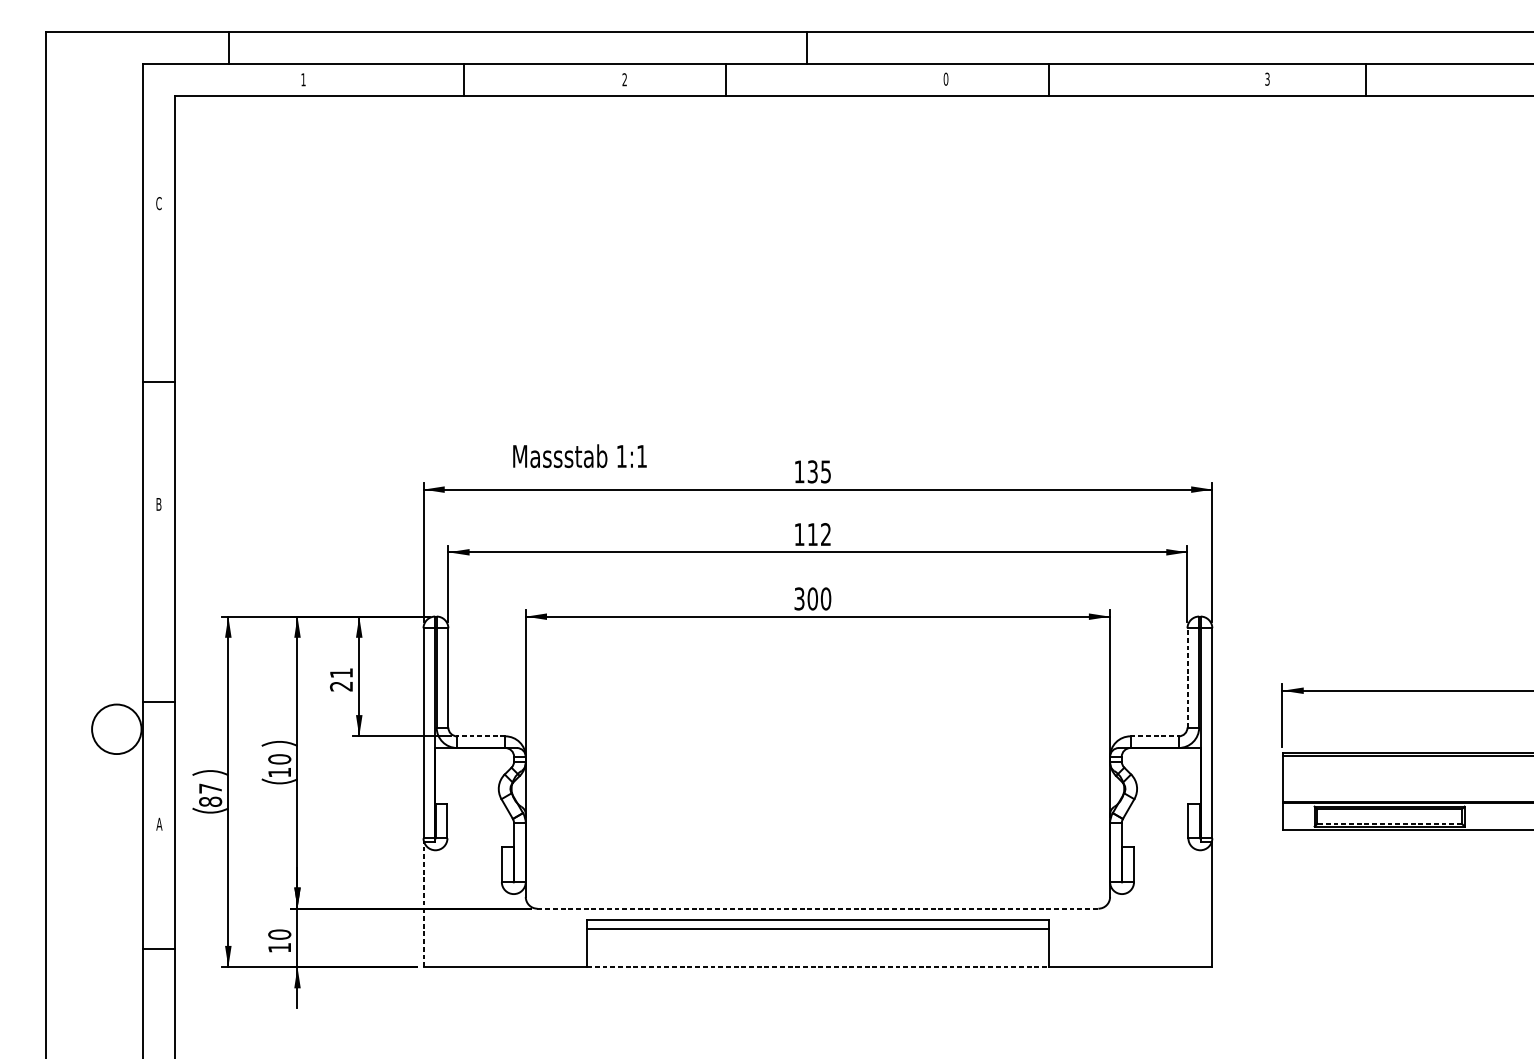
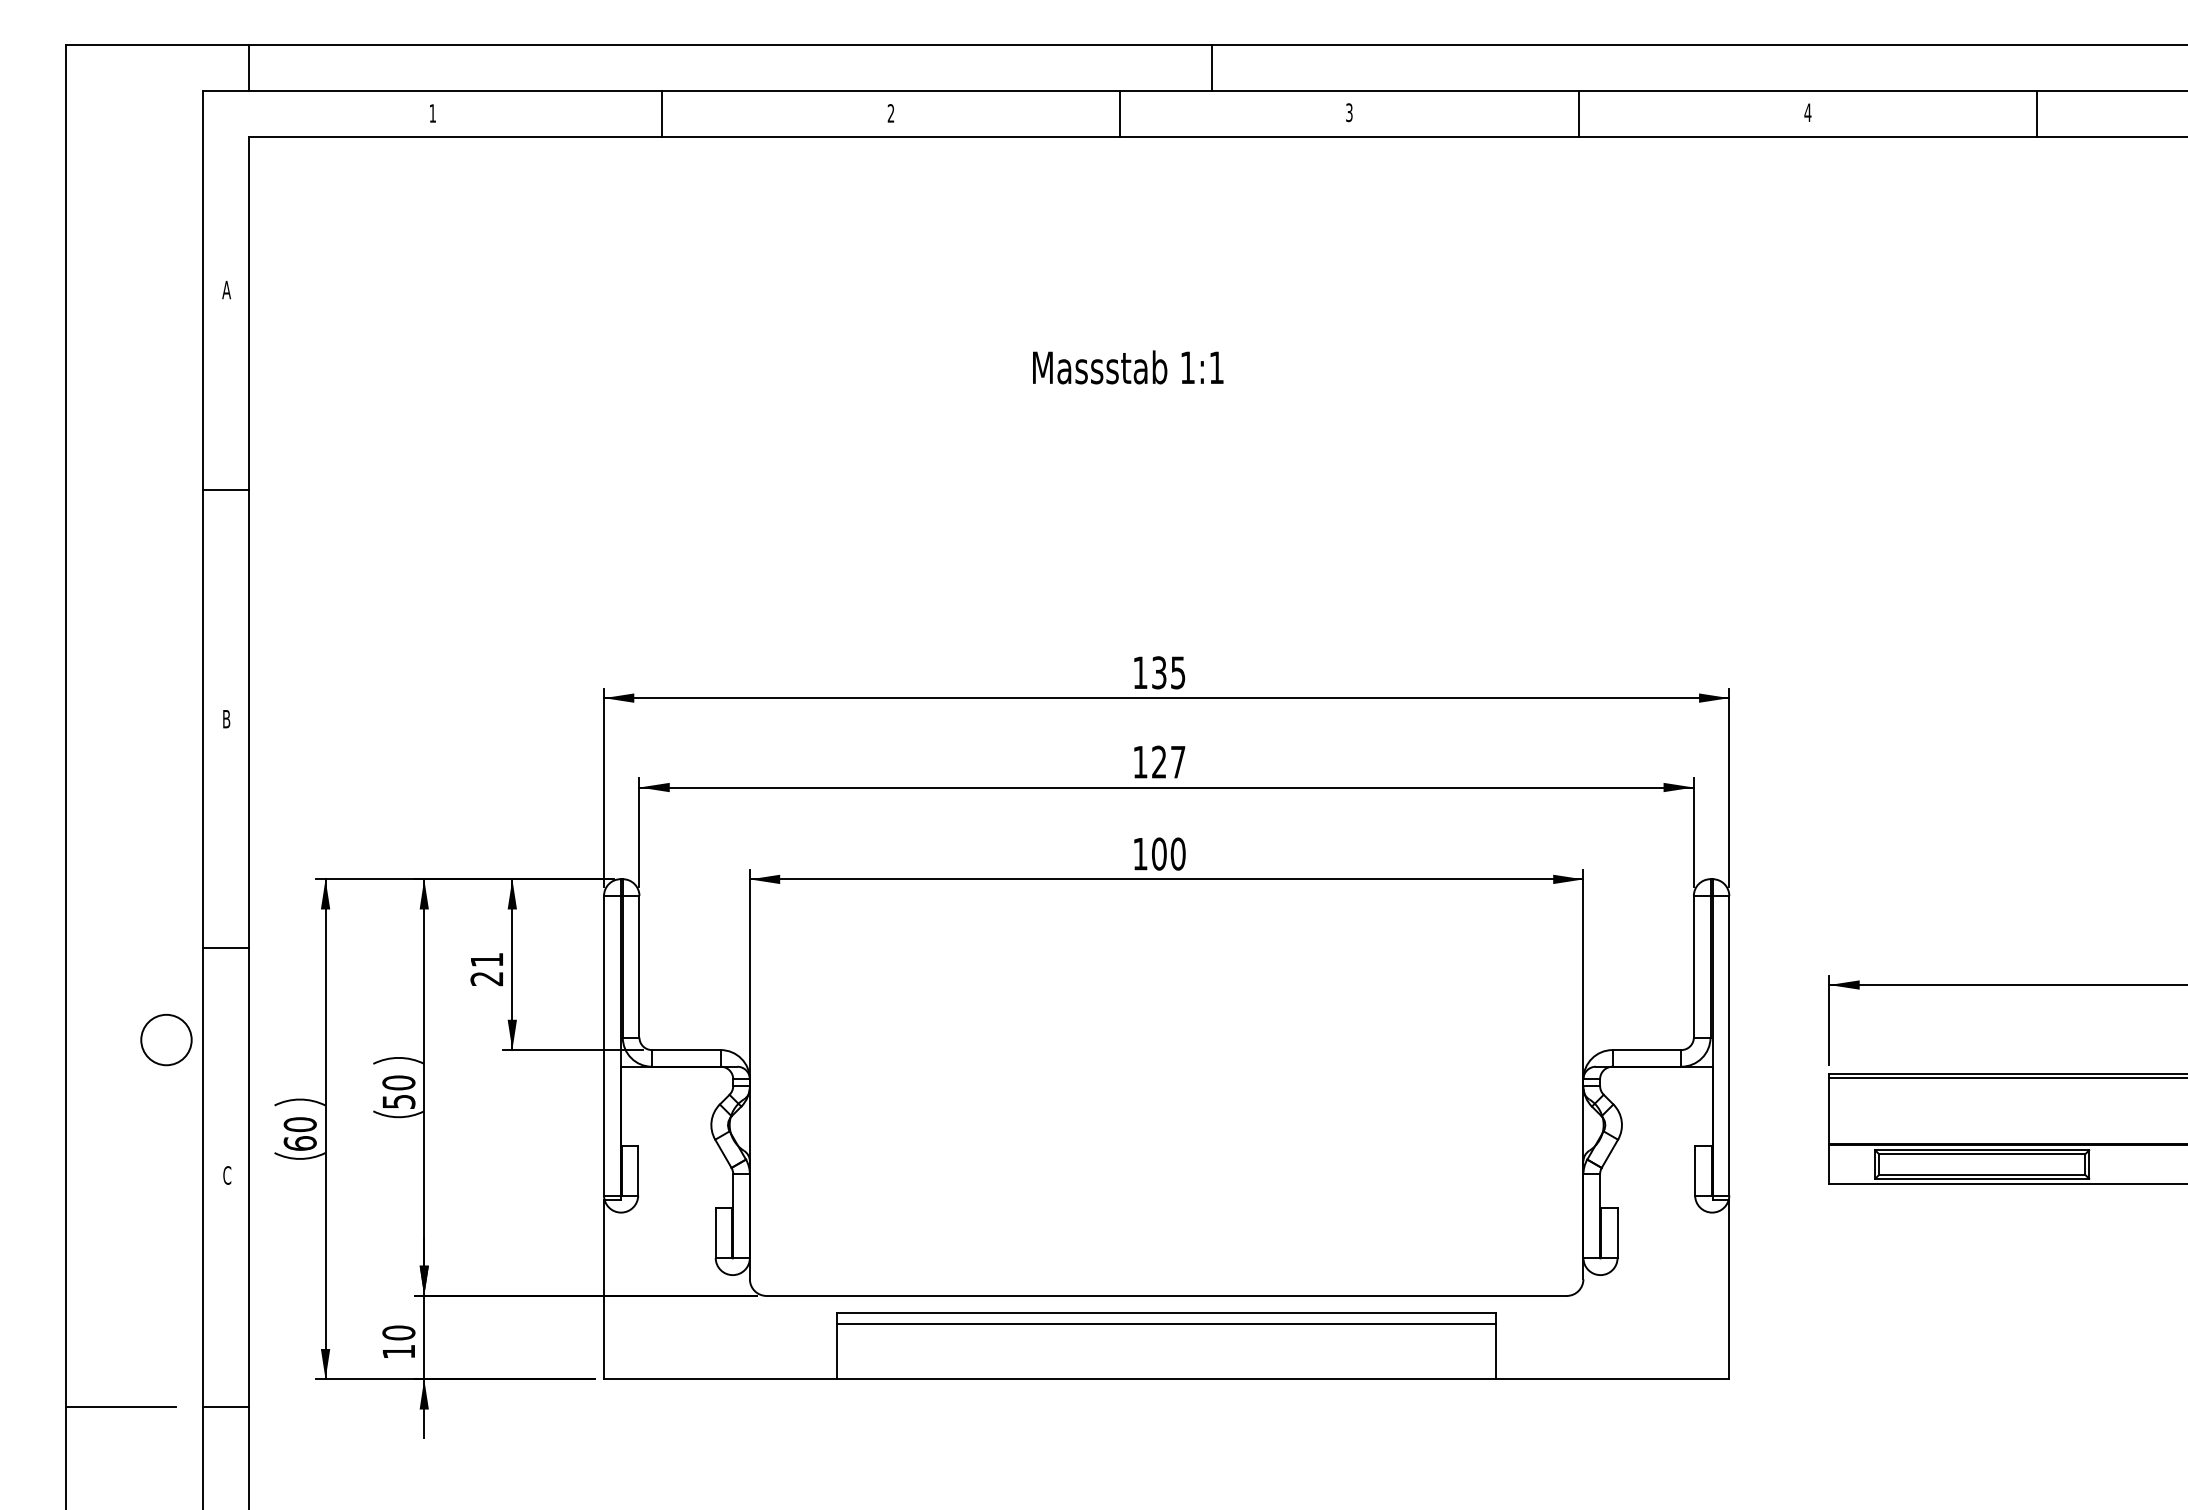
line: (228, 48) -> (249, 68), moved
line: (806, 48) -> (1211, 68), moved
line: (726, 79) -> (1120, 113), moved
text: (946, 79) -> (1349, 112), 0 -> 3
line: (1049, 79) -> (1578, 113), moved
text: (1267, 79) -> (1807, 112), 3 -> 4
line: (1366, 79) -> (2036, 113), moved
text: (158, 203) -> (226, 289), C -> A
line: (158, 381) -> (226, 489), moved
text: (580, 456) -> (1128, 367), moved
text: (819, 534) -> (1168, 761), 112 -> 127
text: (799, 598) -> (1140, 853), 300 -> 100
line: (1187, 677) -> (1693, 966), dashed -> solid
line: (158, 702) -> (226, 948), moved
circle: (116, 728) -> (166, 1039), size x0.71
line: (480, 736) -> (685, 1050), dashed -> solid
line: (1155, 736) -> (1647, 1050), dashed -> solid
text: (279, 772) -> (398, 1101), 10 -> 50
text: (210, 794) -> (299, 1133), 87 -> 60
line: (1389, 823) -> (1982, 1174), dashed -> solid
text: (158, 824) -> (226, 1175), A -> C
line: (423, 904) -> (604, 1289), dashed -> solid
line: (818, 908) -> (1167, 1295), dashed -> solid
line: (158, 948) -> (226, 1406), moved
line: (818, 967) -> (1167, 1379), dashed -> solid
line: (84, 986) -> (120, 1406), added

